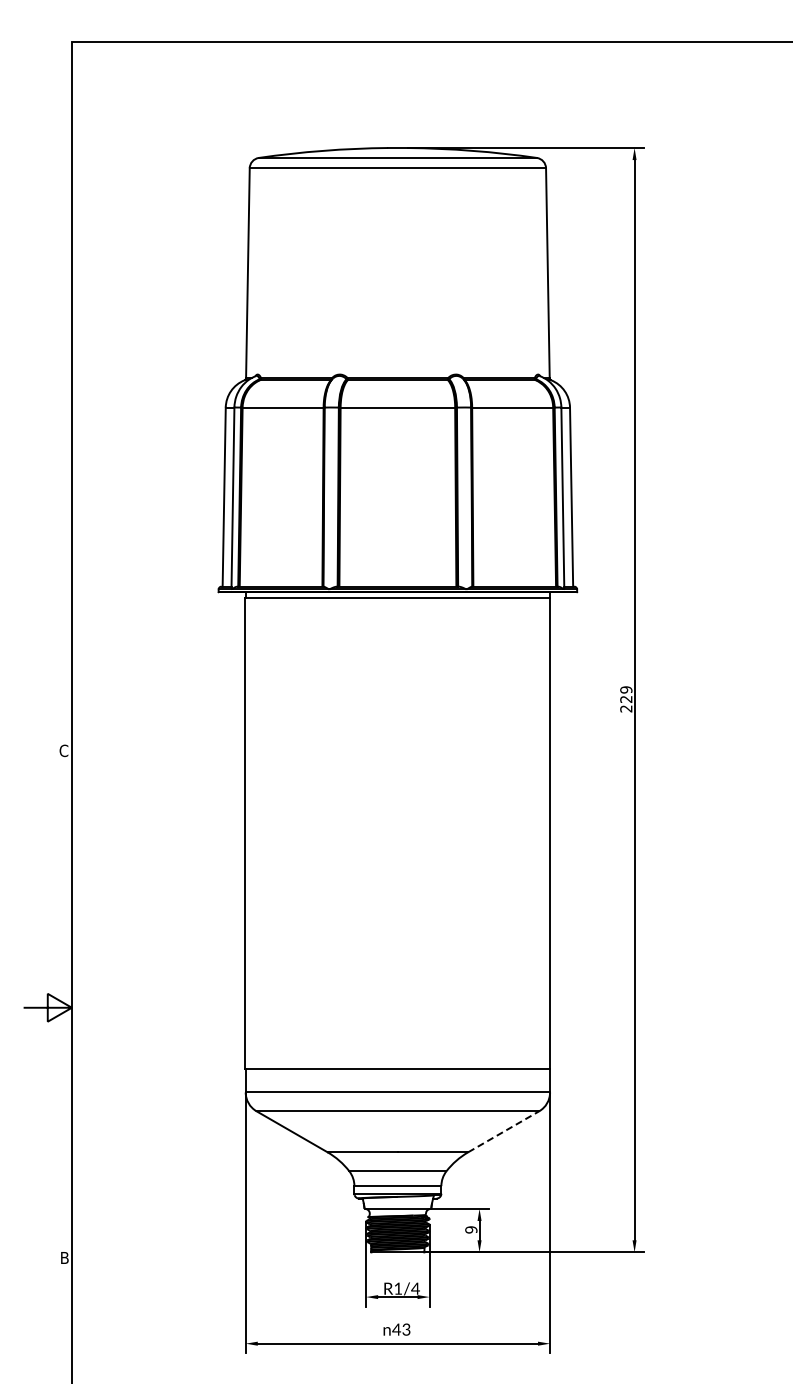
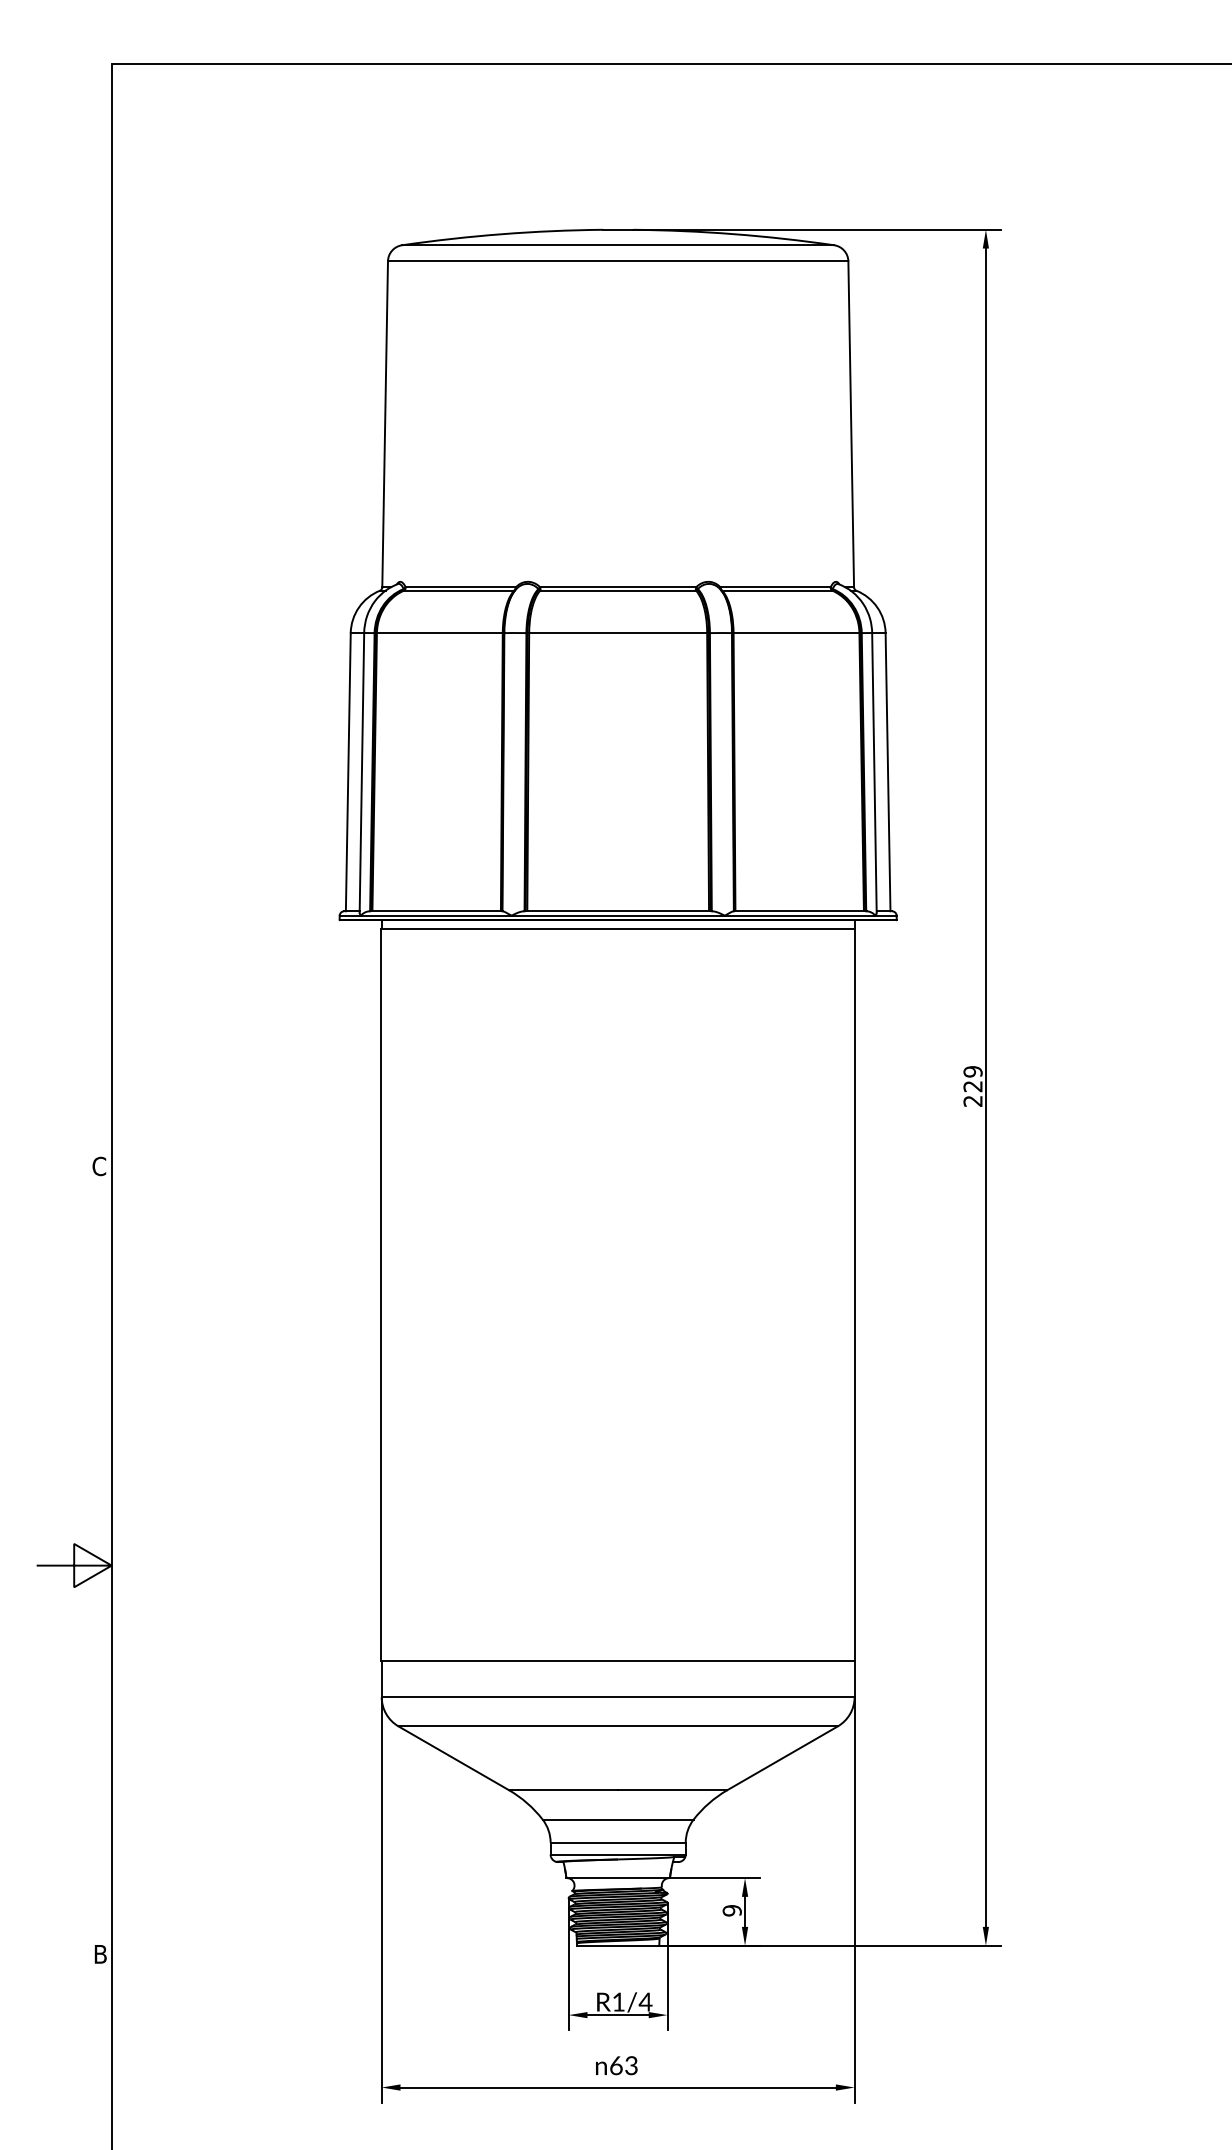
line: (503, 1131) -> (782, 1757), dashed -> solid
text: (396, 1329) -> (616, 2065), 43 -> 63

